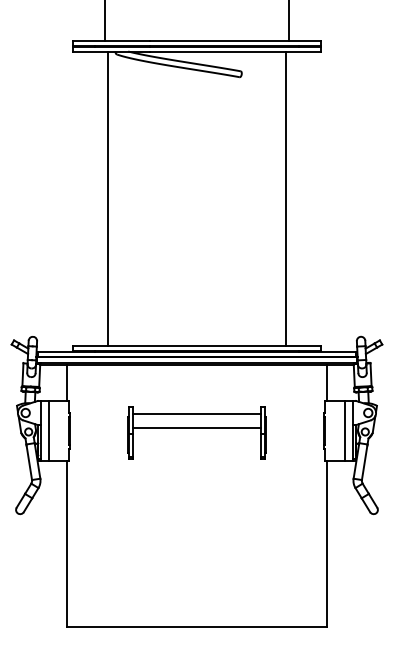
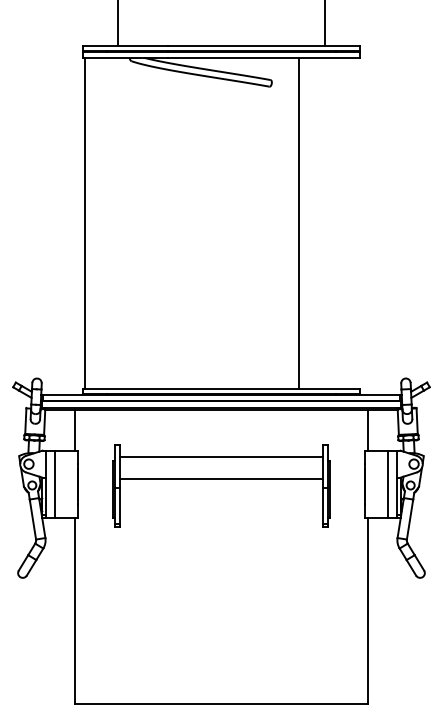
line: (108, 198) -> (84, 223), moved
line: (285, 198) -> (298, 223), moved
part: (196, 432) -> (220, 486), size x1.4

